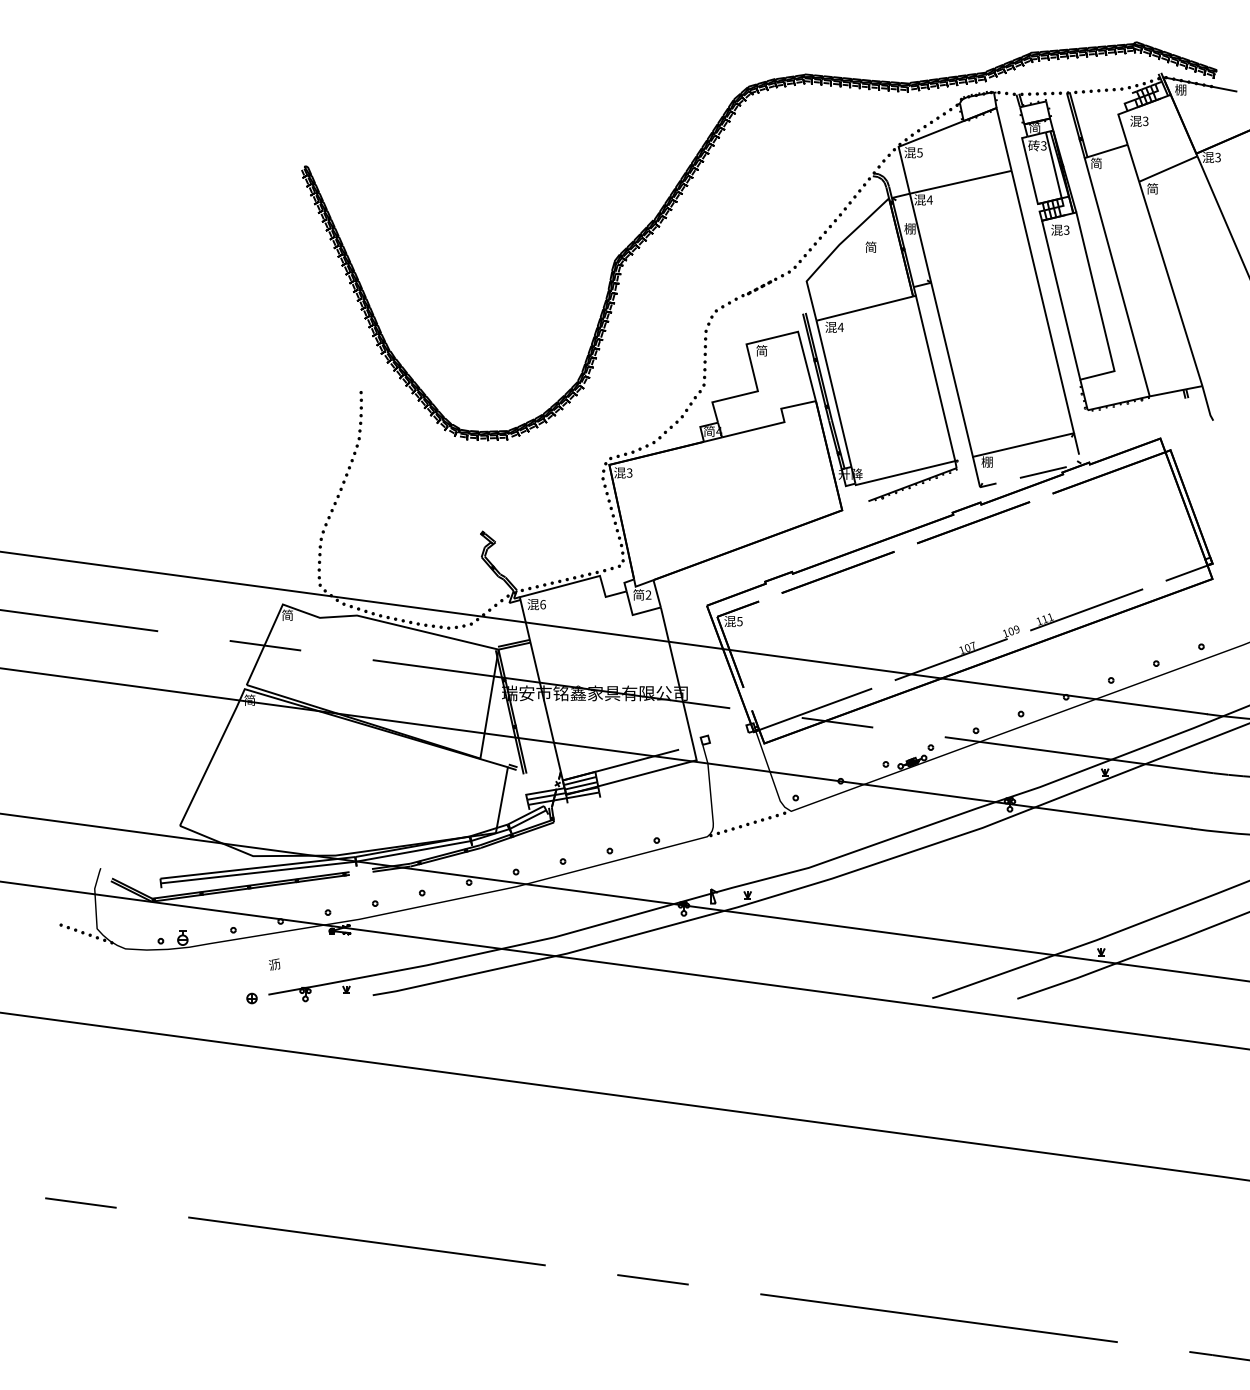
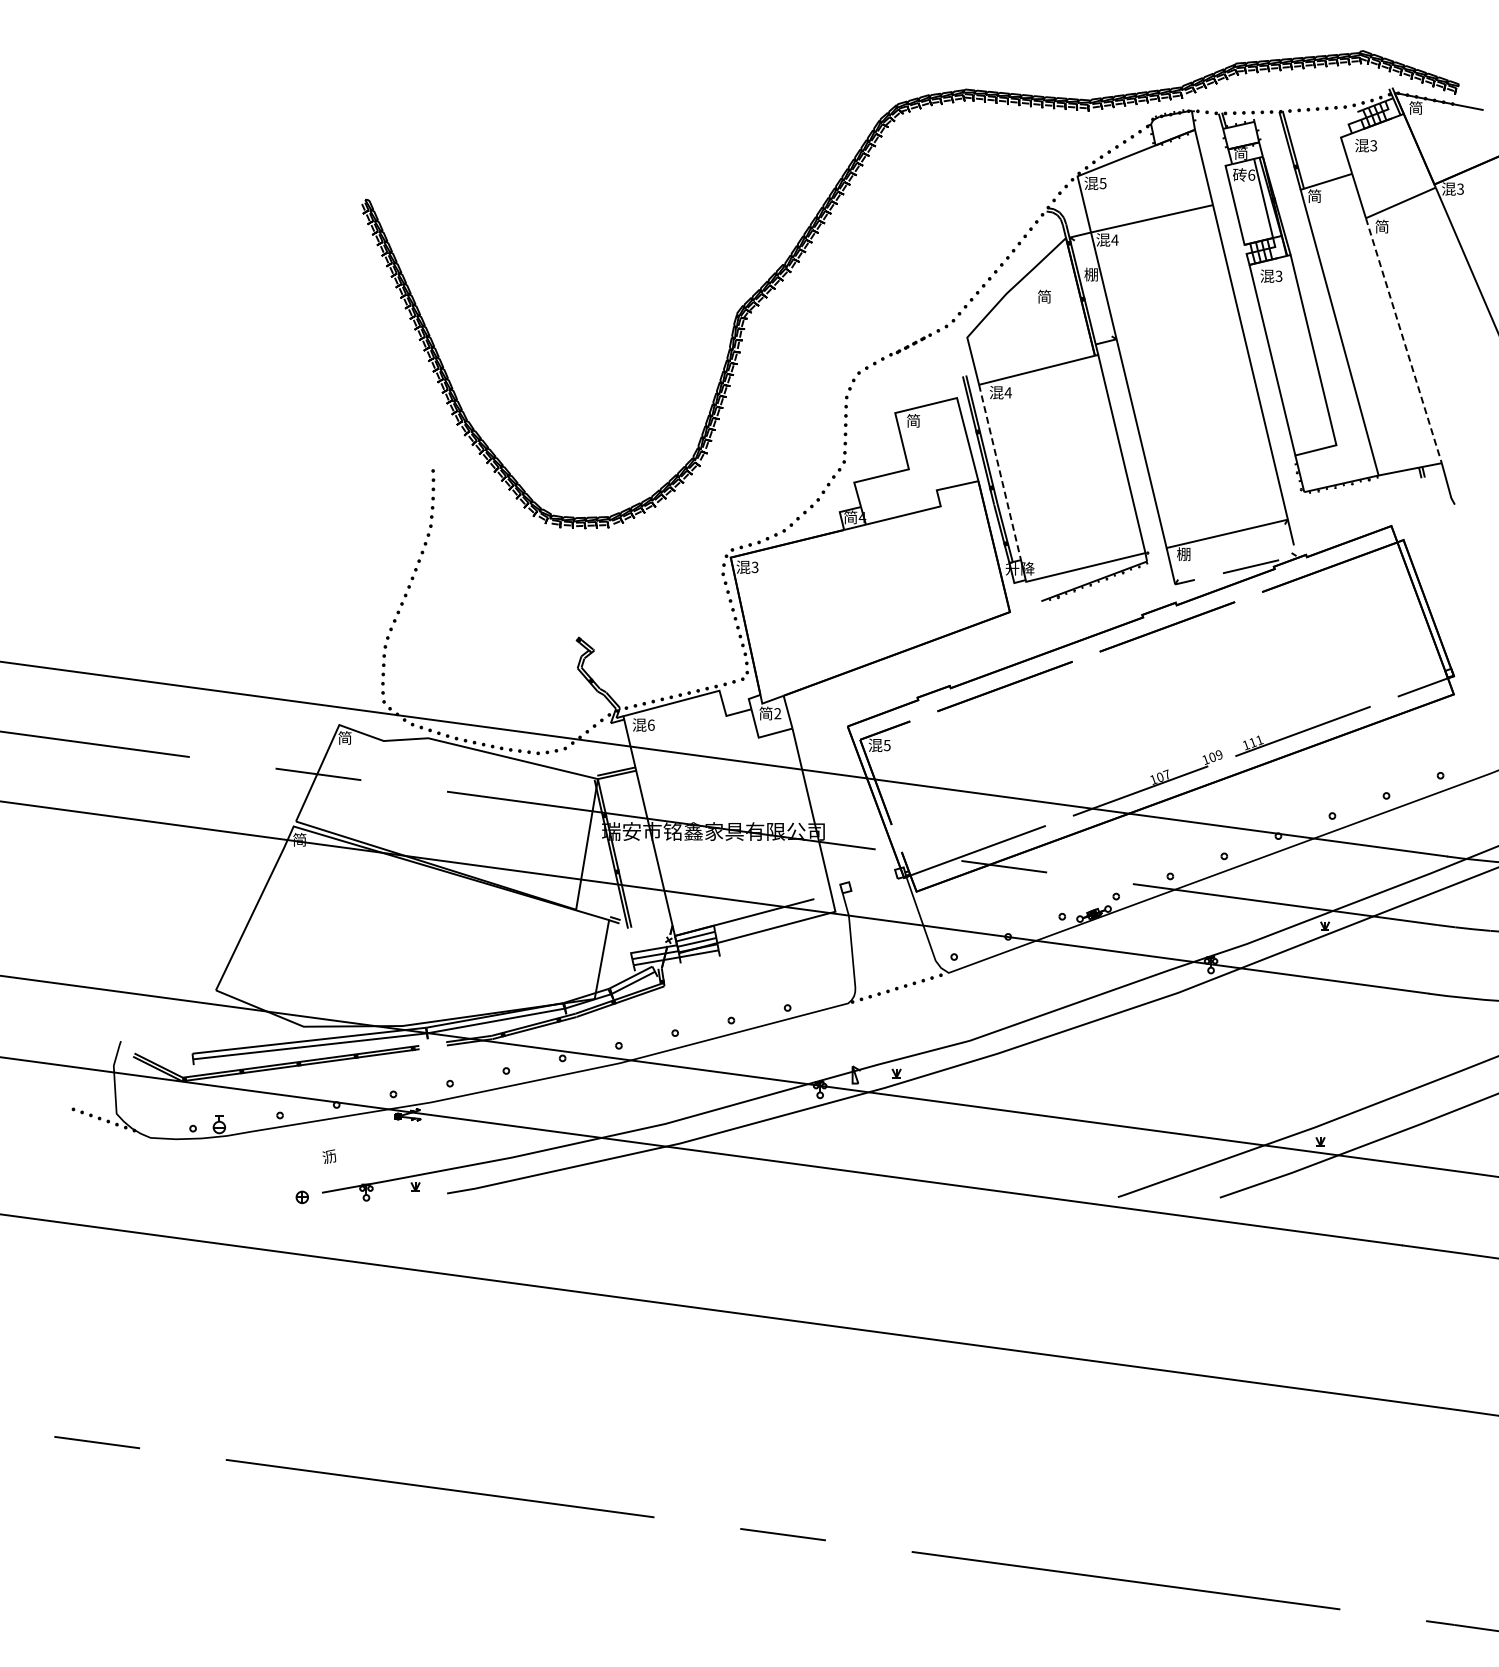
text: (1180, 89) -> (1415, 107), 棚 -> 简
text: (1043, 145) -> (1251, 174), 3 -> 6
line: (1171, 284) -> (1404, 341), solid -> dashed
line: (834, 393) -> (1000, 472), solid -> dashed

